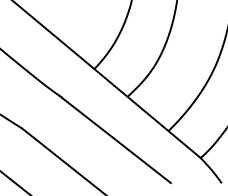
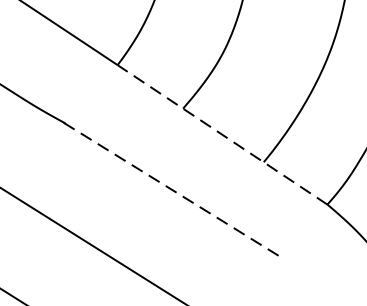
line: (147, 113) -> (222, 134), solid -> dashed
line: (115, 139) -> (169, 188), solid -> dashed

